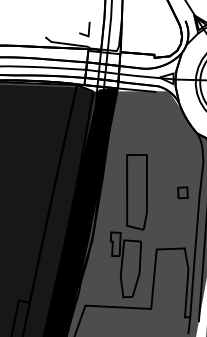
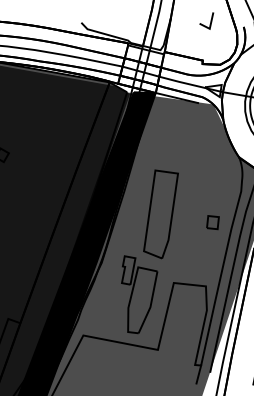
line: (88, 29) -> (210, 20), moved

